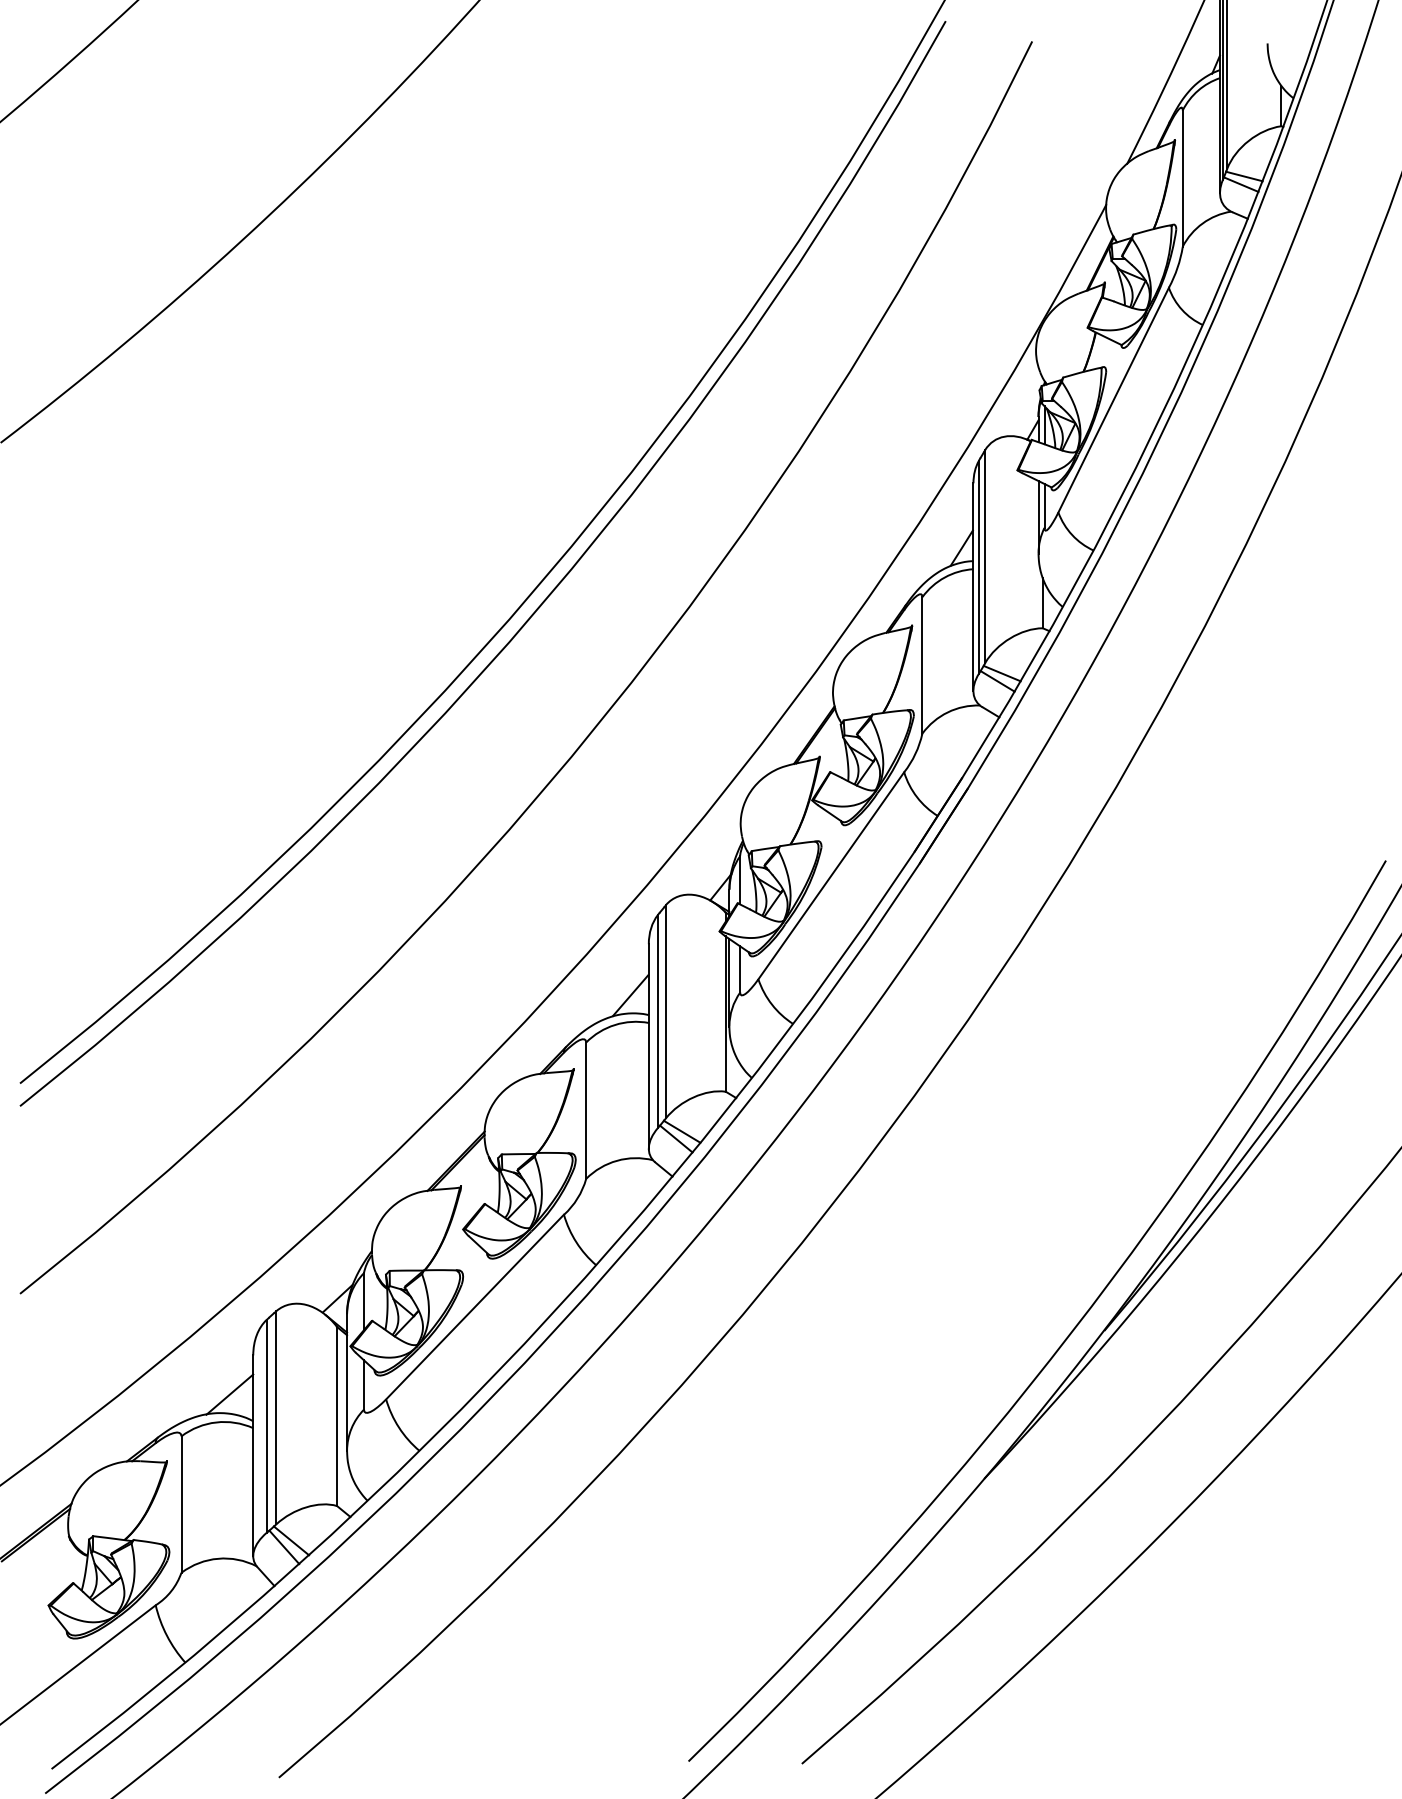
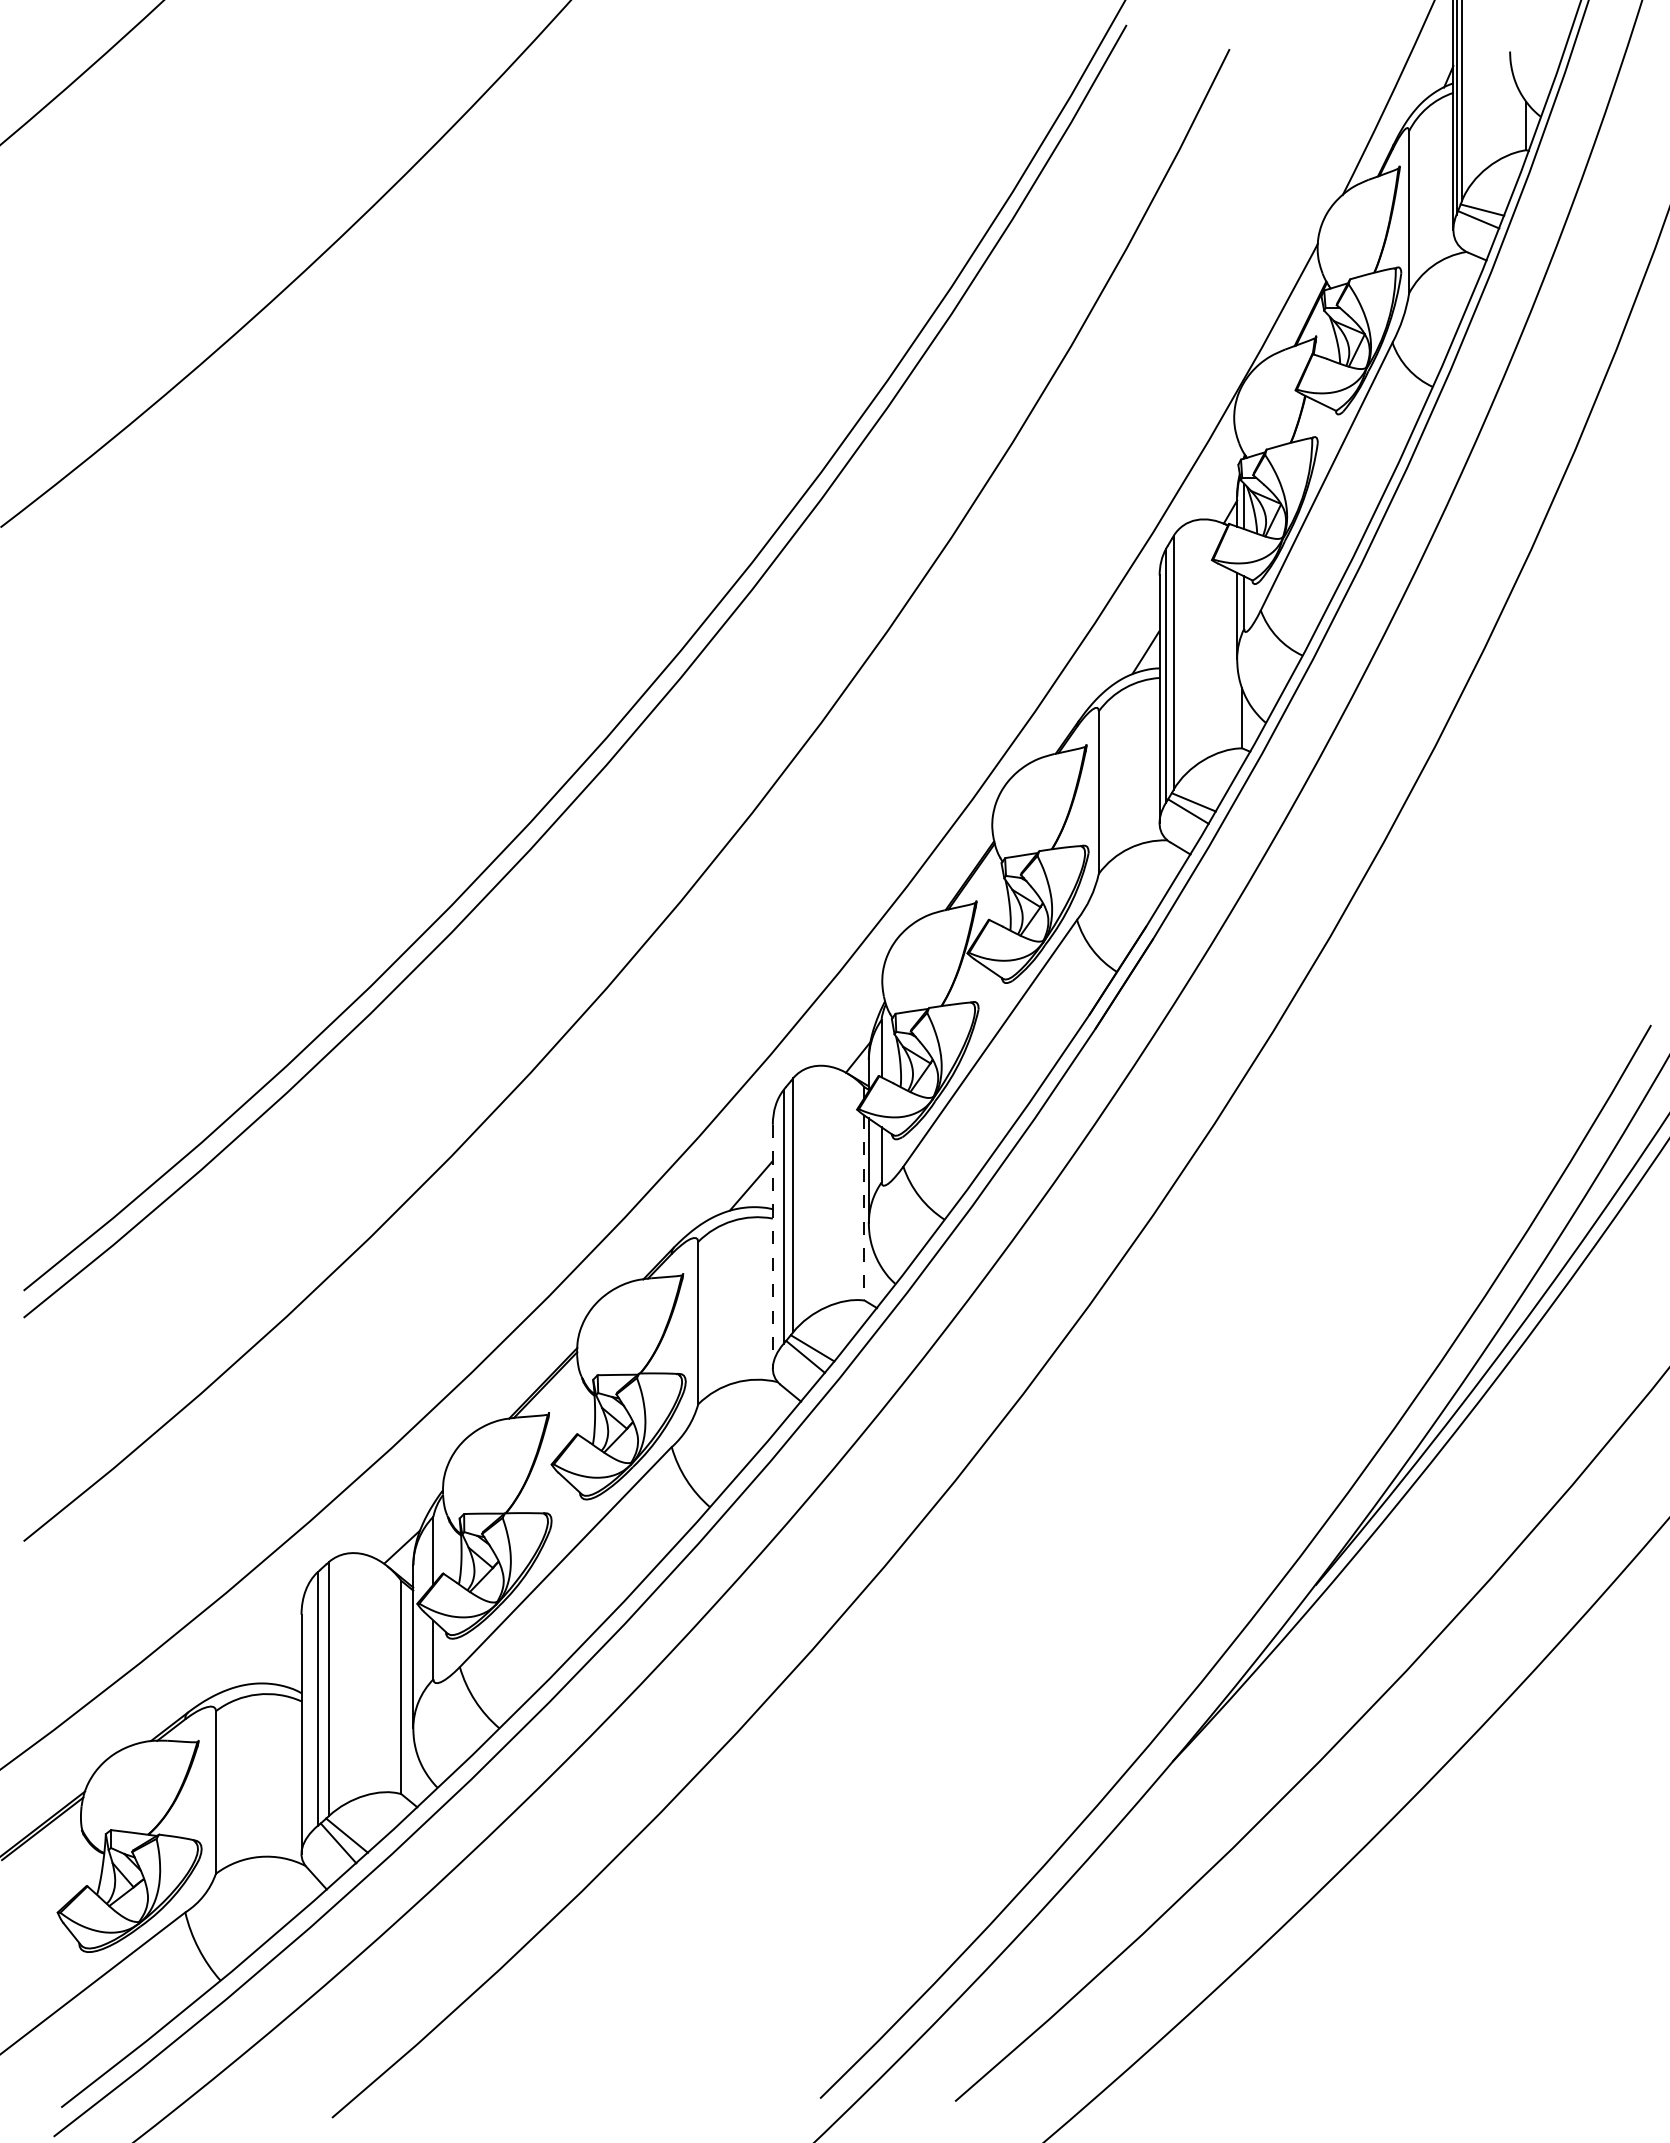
line: (725, 1014) -> (864, 1208), solid -> dashed
line: (648, 1046) -> (772, 1246), solid -> dashed
line: (229, 1394) -> (273, 1661), removed

